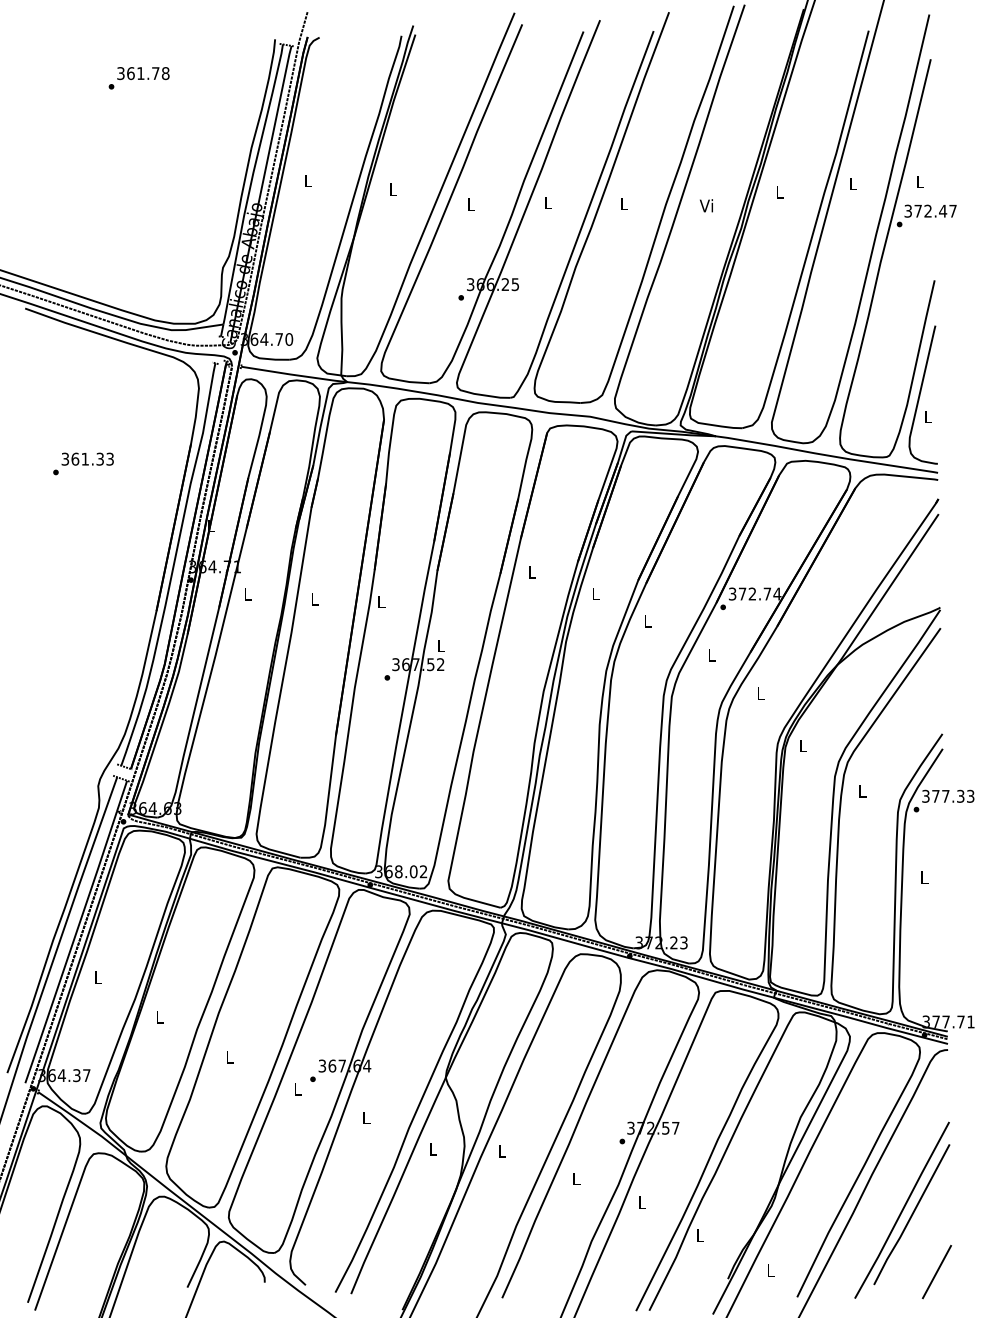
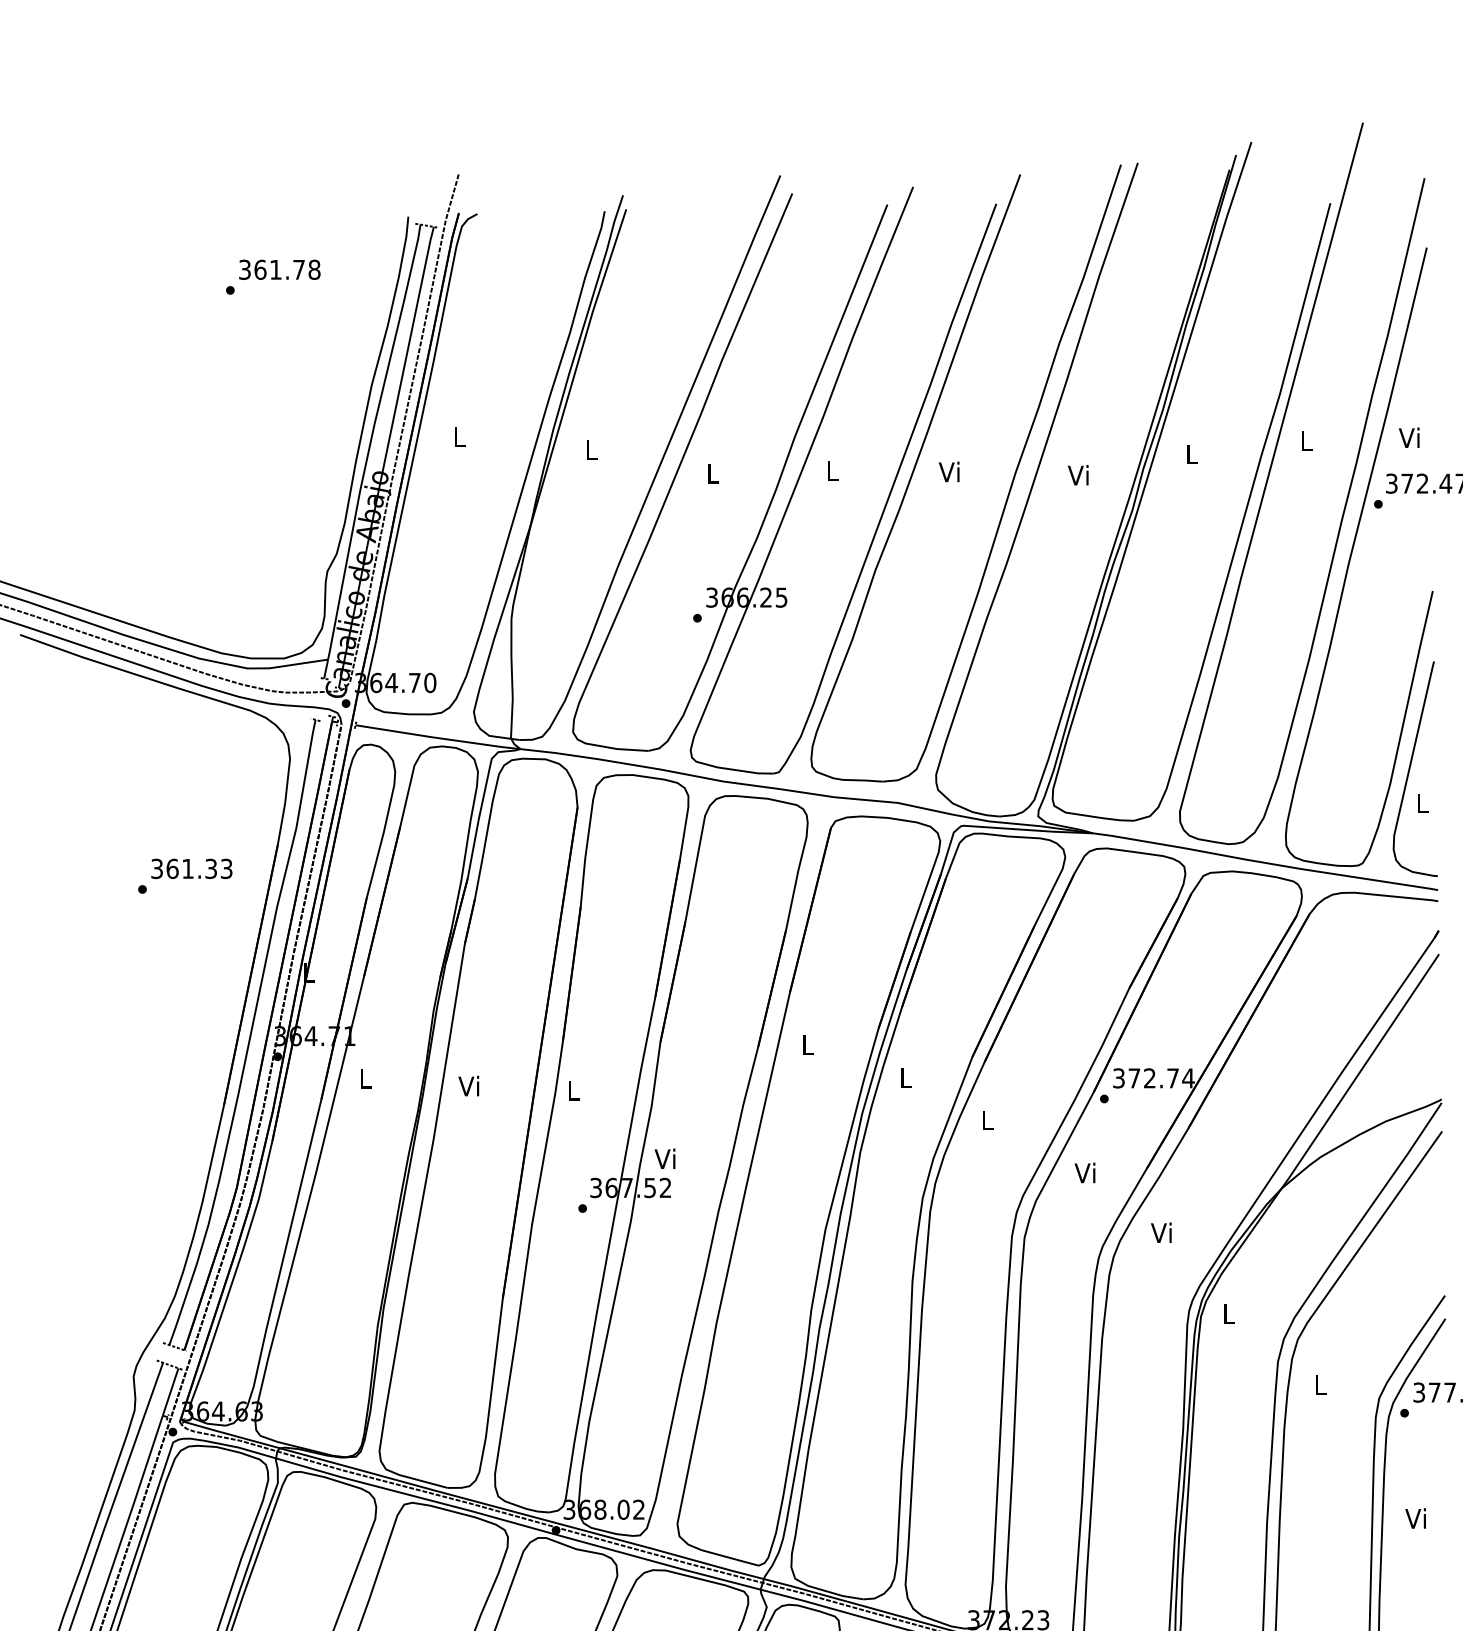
text: (138, 78) -> (272, 277), moved
text: (919, 181) -> (1409, 437), L -> Vi
text: (622, 203) -> (947, 471), L -> Vi
text: (83, 463) -> (185, 875), moved
text: (313, 598) -> (467, 1085), L -> Vi
text: (439, 645) -> (663, 1158), L -> Vi
text: (710, 654) -> (1084, 1172), L -> Vi
text: (759, 692) -> (1160, 1231), L -> Vi
text: (923, 876) -> (1415, 1517), L -> Vi

